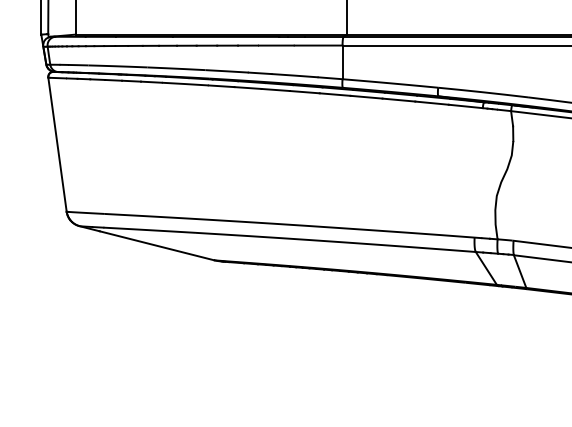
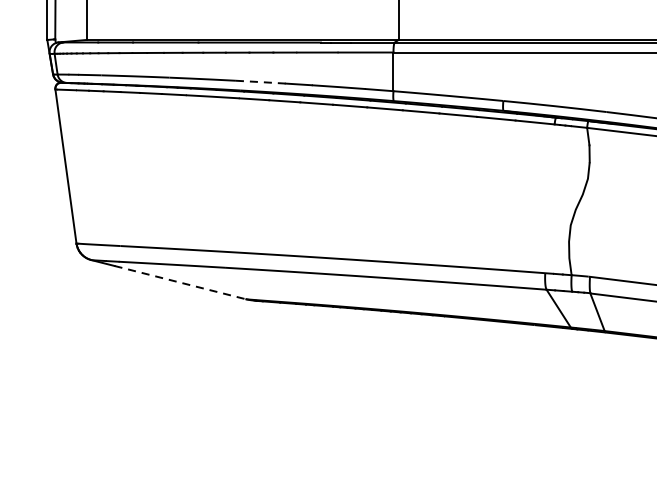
line: (226, 71) -> (260, 82), solid -> dashed
line: (156, 245) -> (179, 282), solid -> dashed

